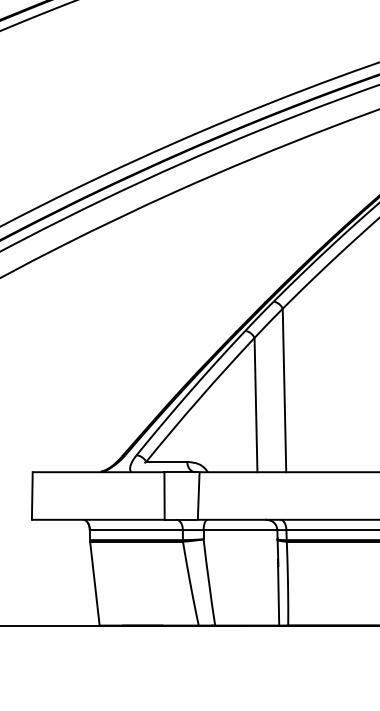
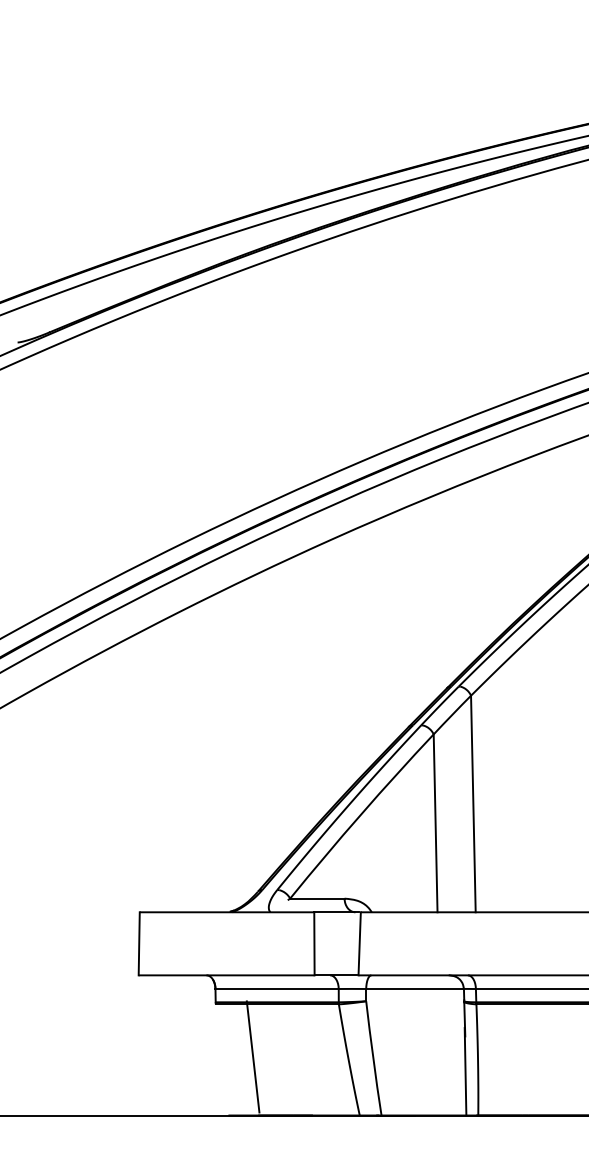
line: (94, 583) -> (252, 1056), moved

